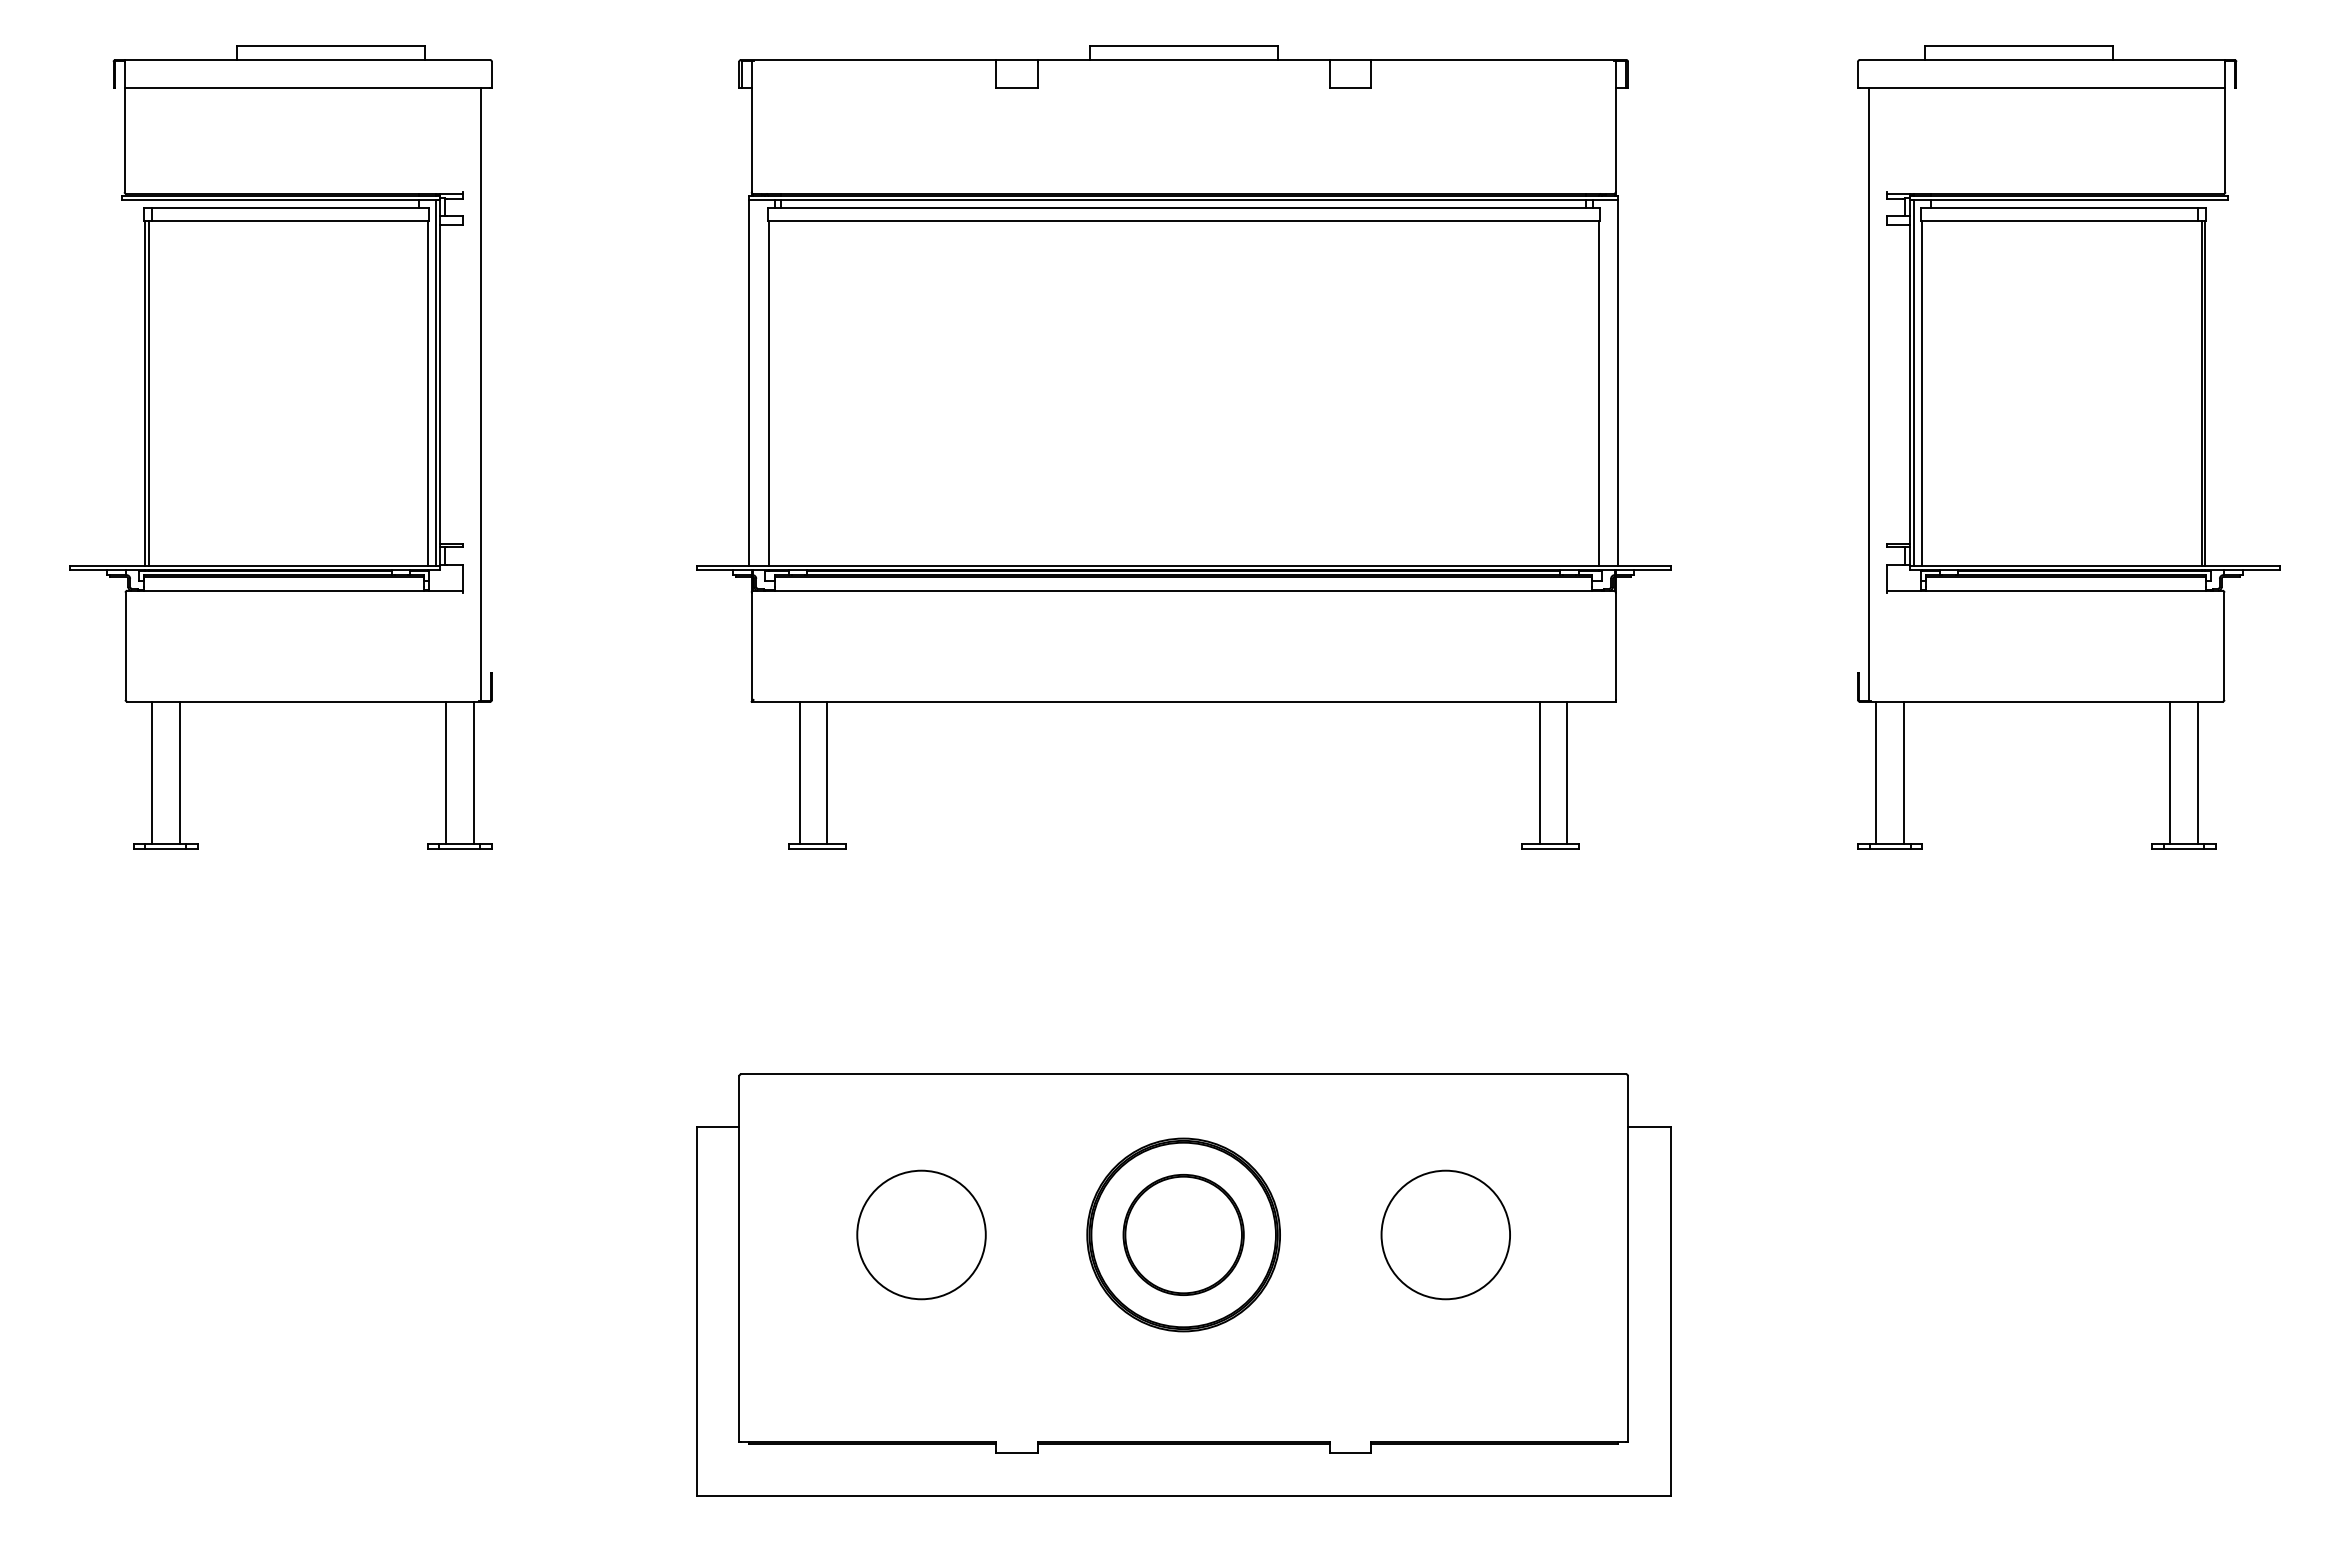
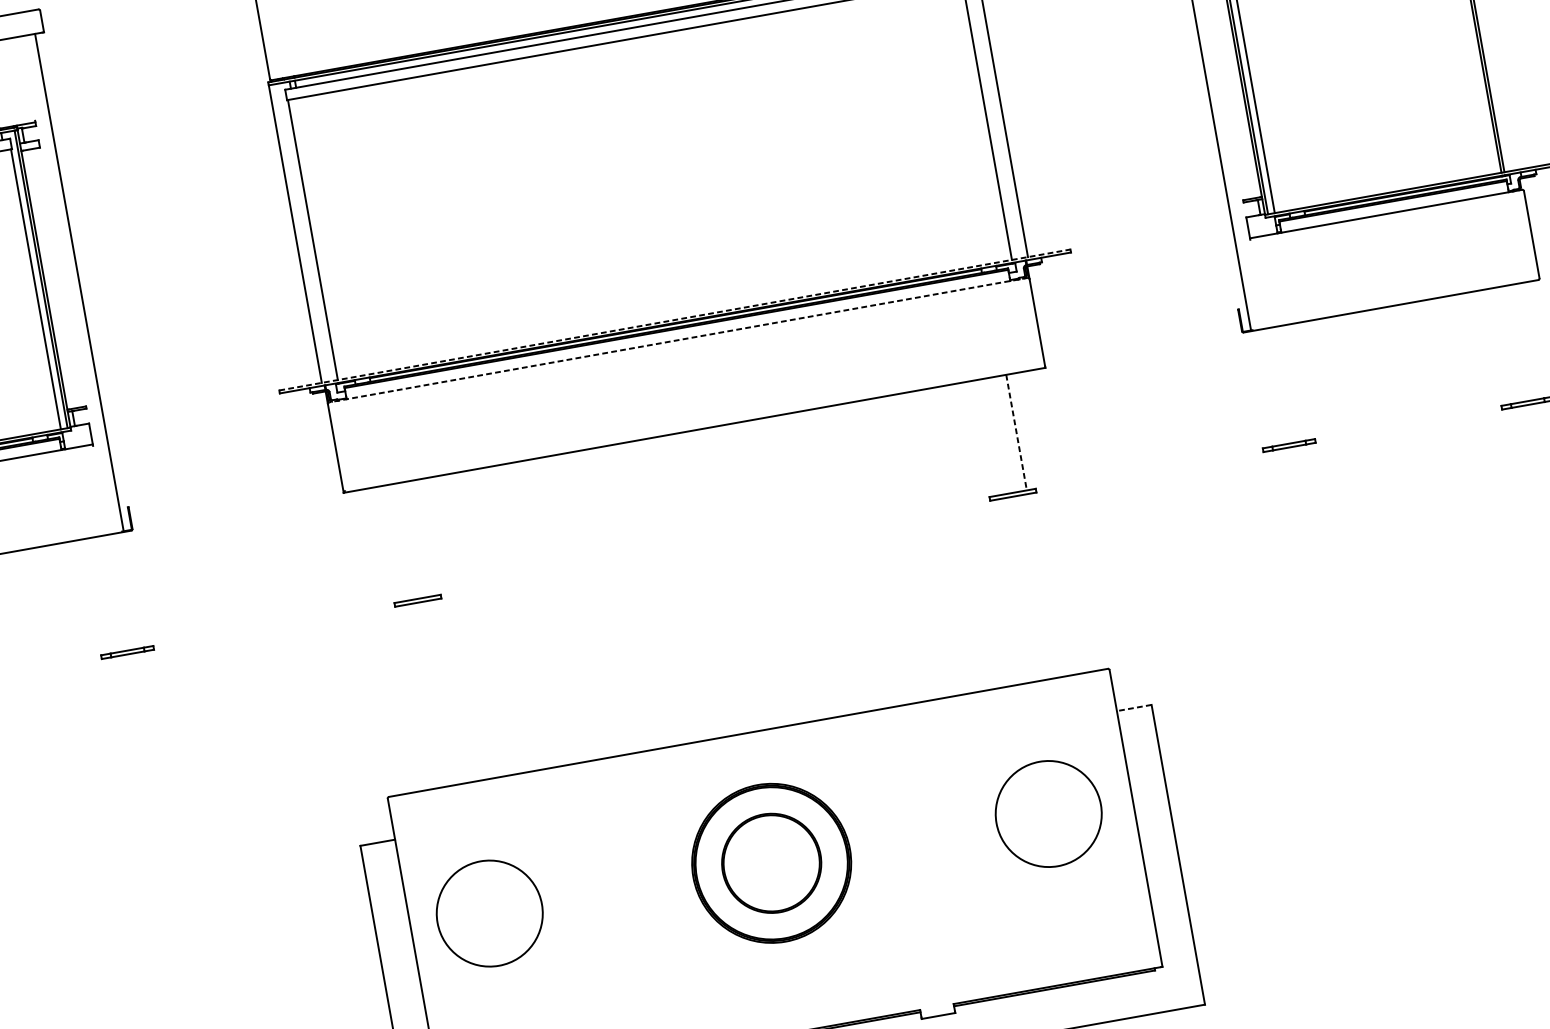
line: (1184, 565) -> (675, 319), solid -> dashed
line: (1183, 590) -> (678, 339), solid -> dashed
line: (446, 772) -> (106, 594), removed
line: (473, 772) -> (128, 590), removed
line: (799, 772) -> (392, 543), removed
line: (827, 772) -> (415, 539), removed
line: (1539, 772) -> (993, 436), removed
line: (1876, 772) -> (1267, 387), removed
line: (1904, 772) -> (1290, 383), removed
line: (2170, 772) -> (1506, 345), removed
line: (2197, 772) -> (1528, 341), removed
line: (1567, 773) -> (1016, 433), solid -> dashed
line: (1648, 1126) -> (1133, 708), solid -> dashed
circle: (921, 1234) -> (489, 913), moved
circle: (1445, 1234) -> (1048, 813), moved

